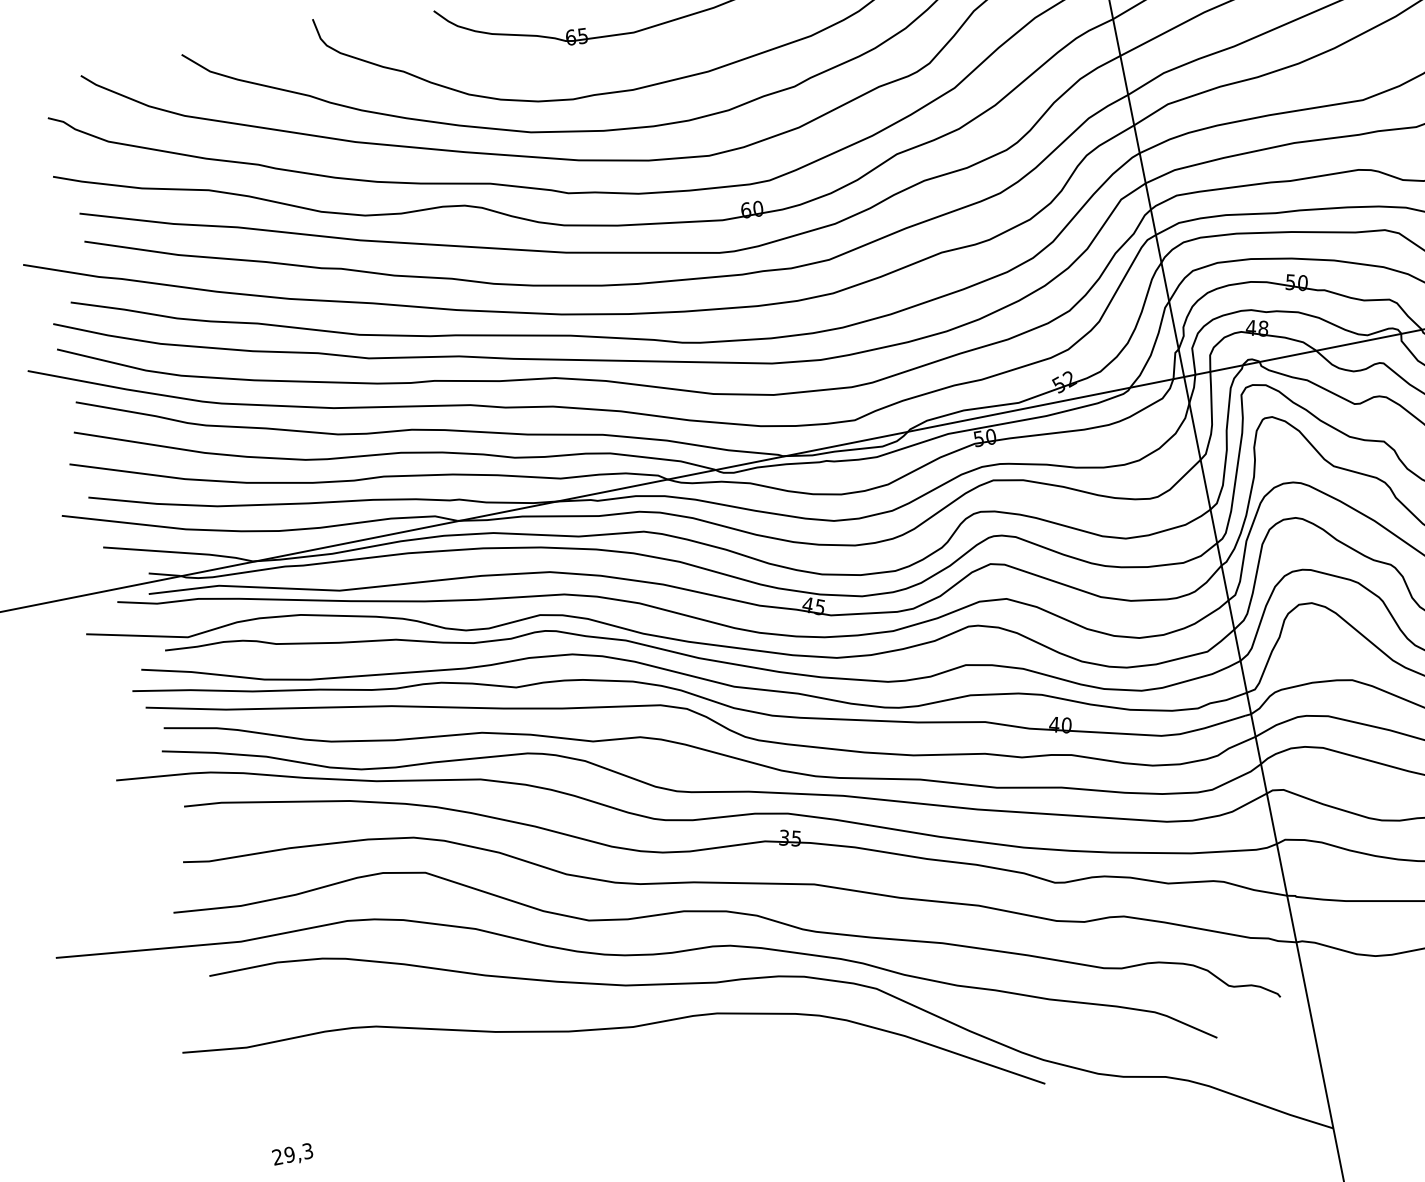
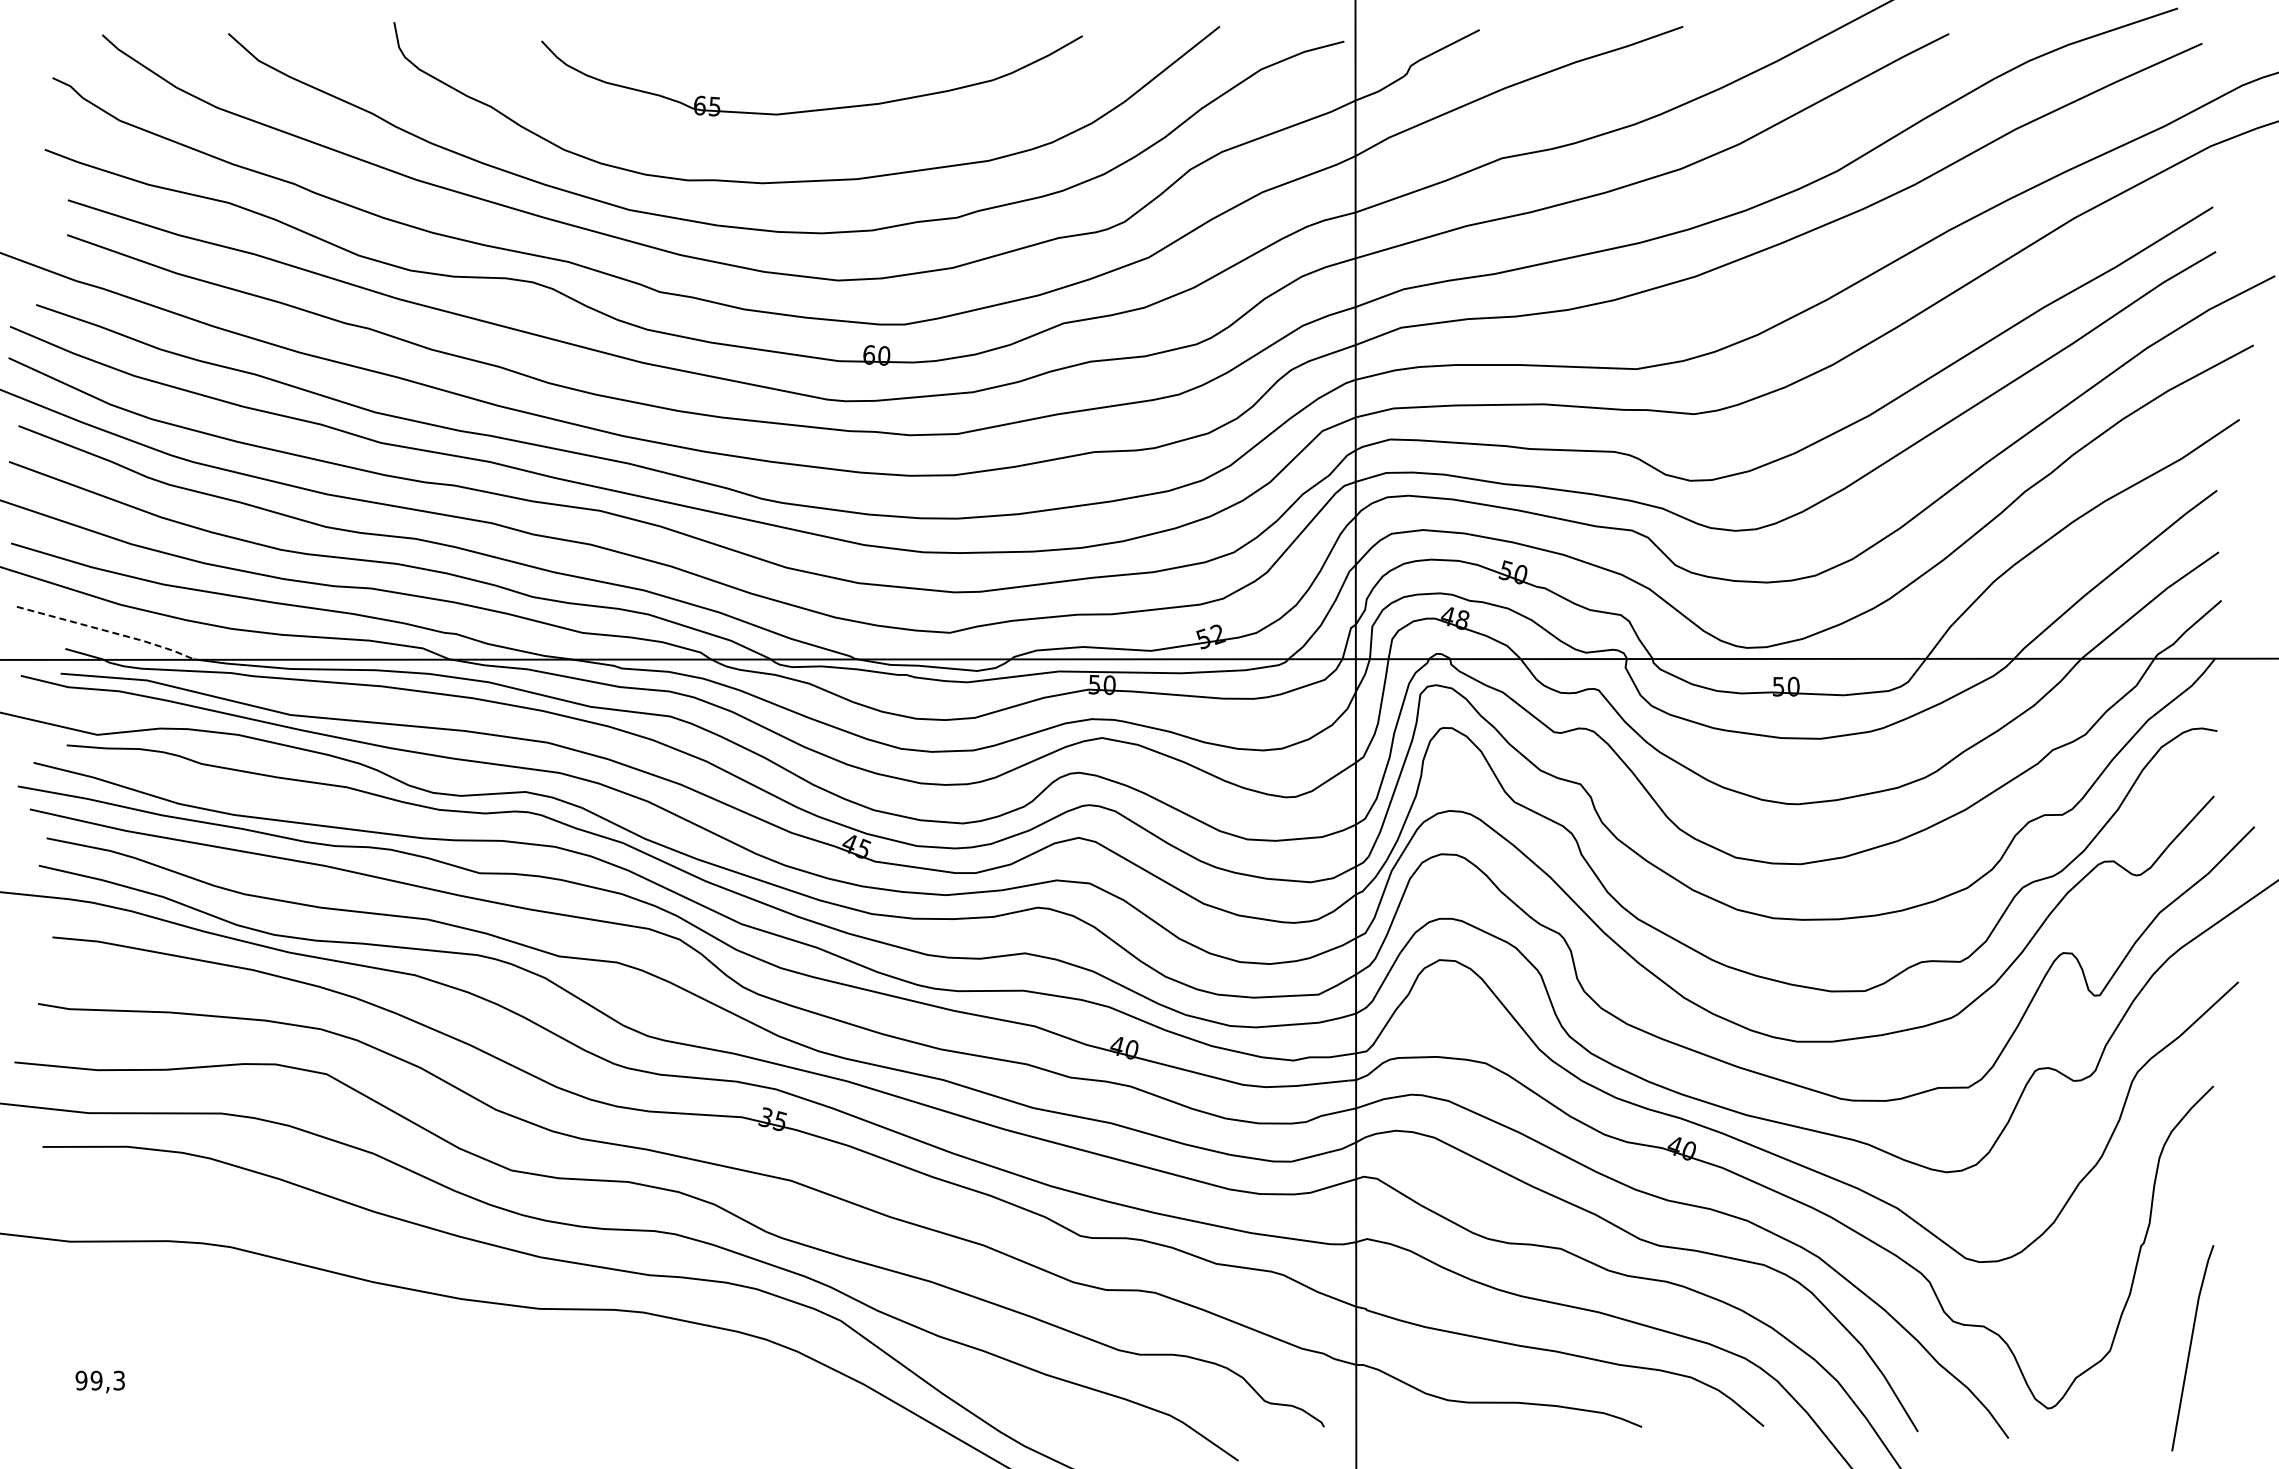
line: (179, 552) -> (107, 631), solid -> dashed
text: (277, 1157) -> (81, 1380), 29,3 -> 99,3

